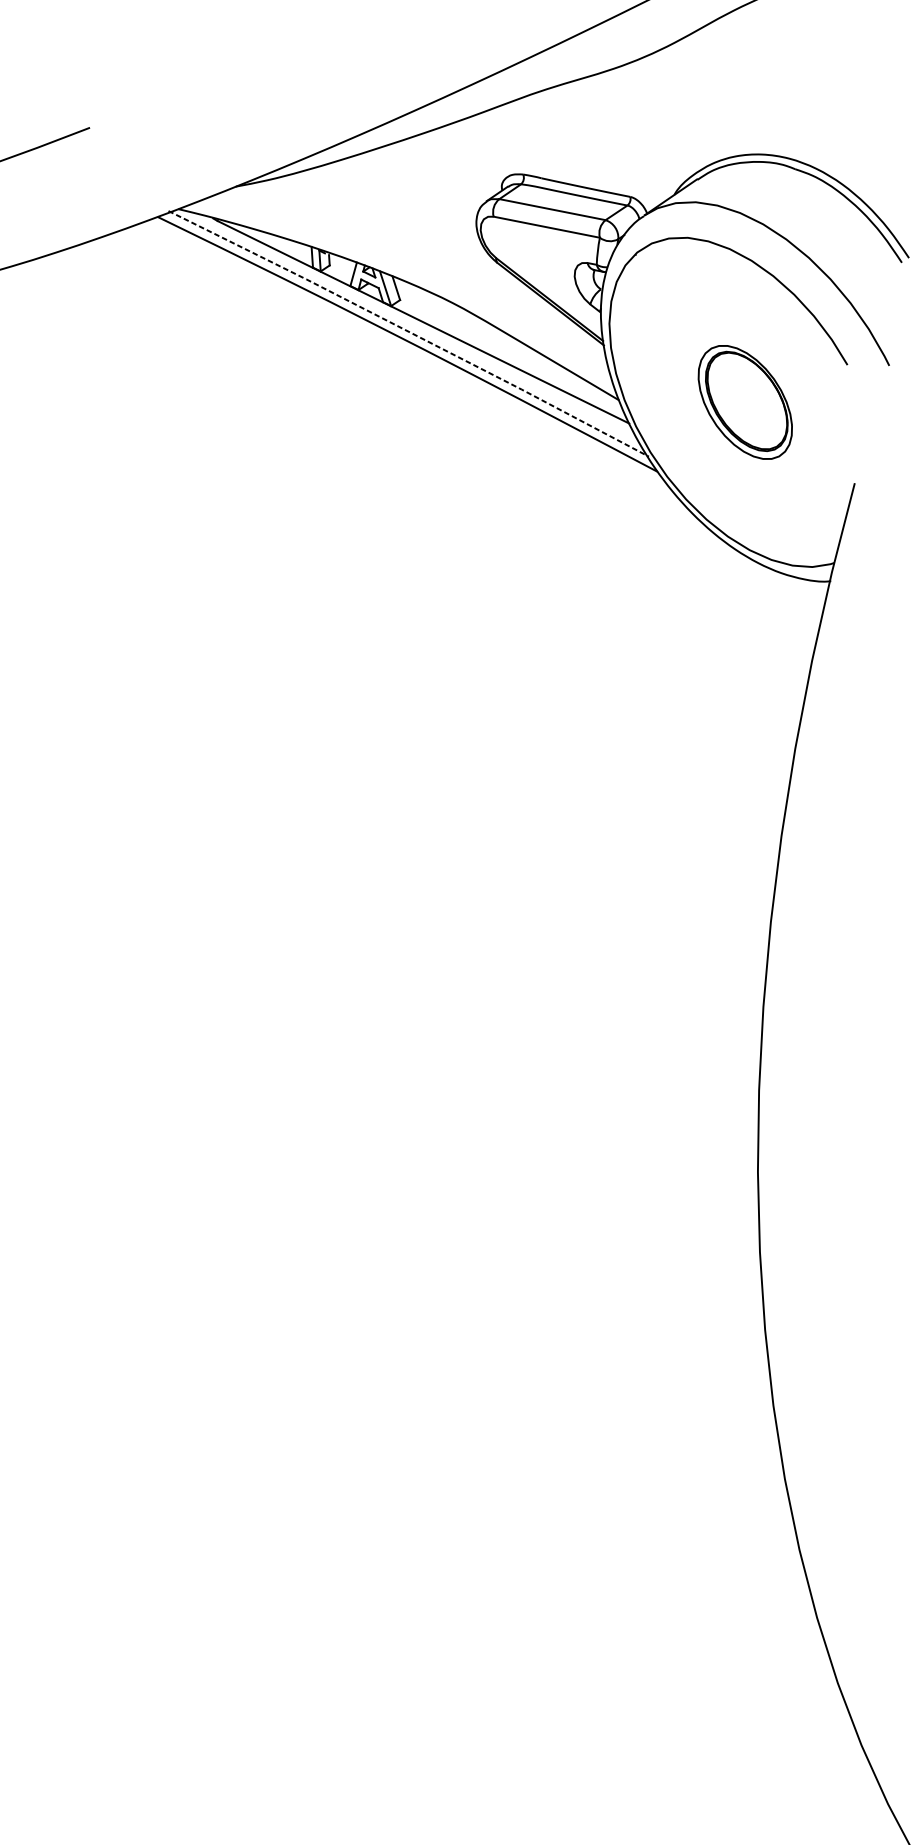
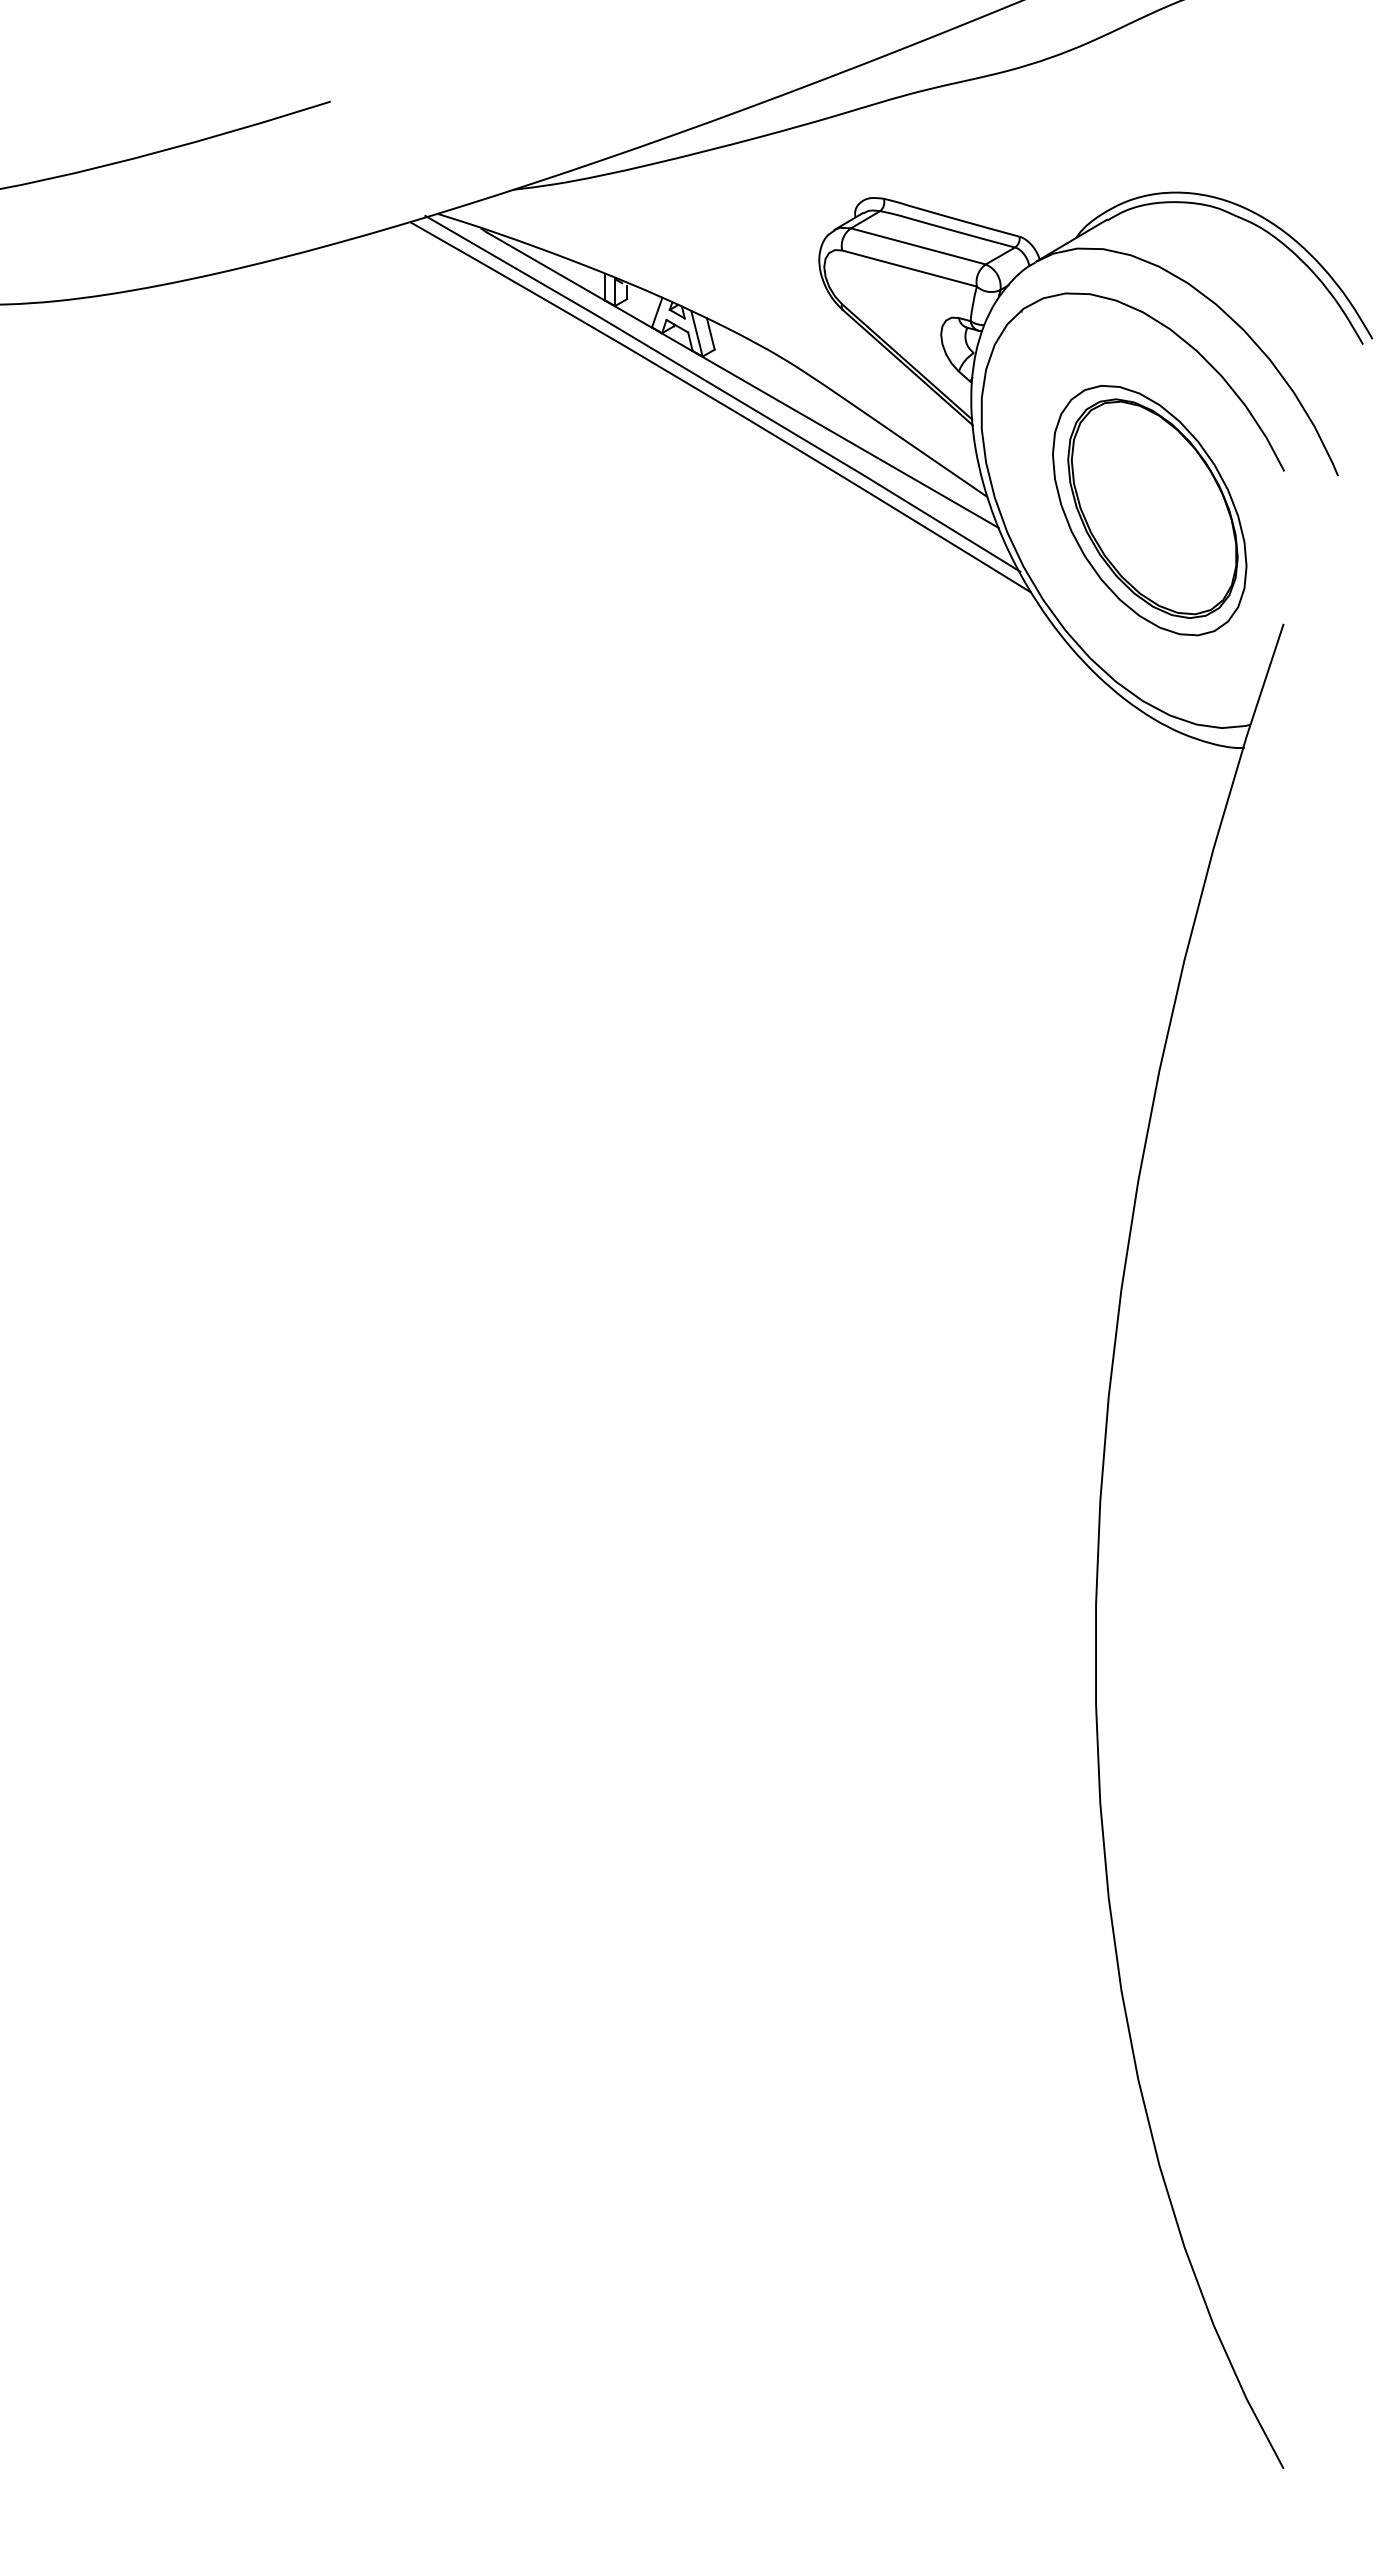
line: (409, 332) -> (724, 392), dashed -> solid
part: (745, 402) -> (1149, 510), size x1.67

